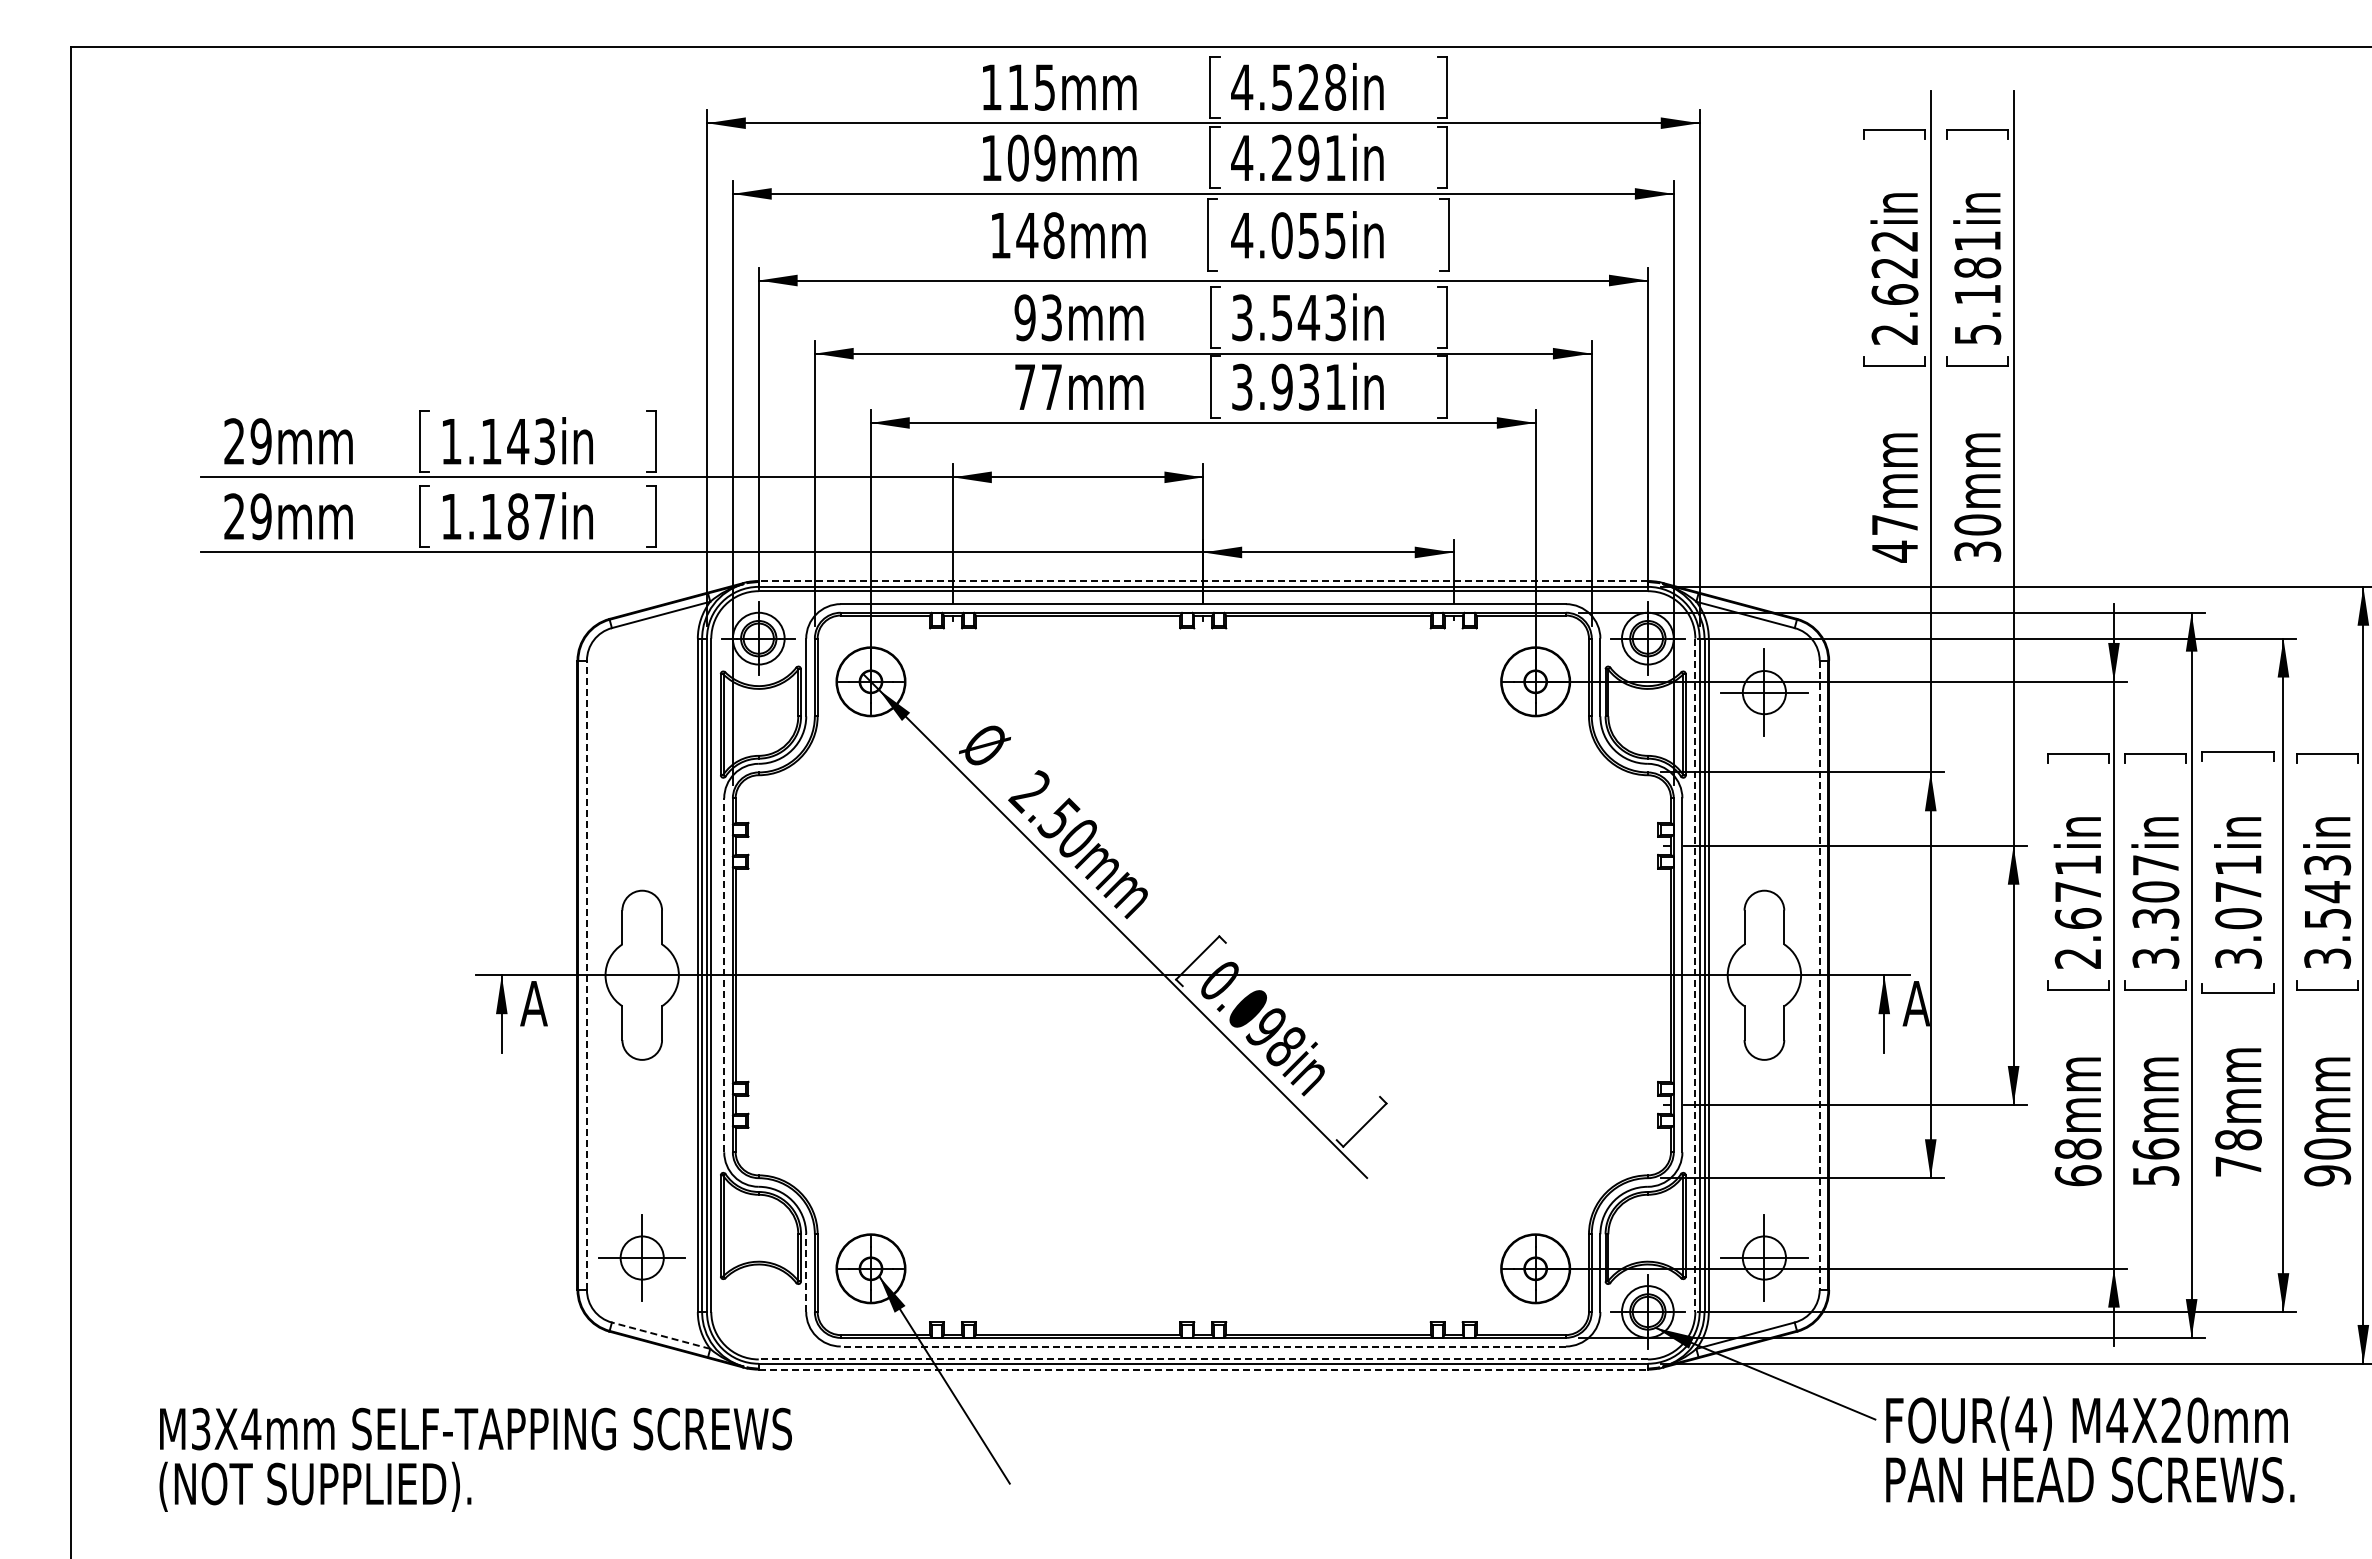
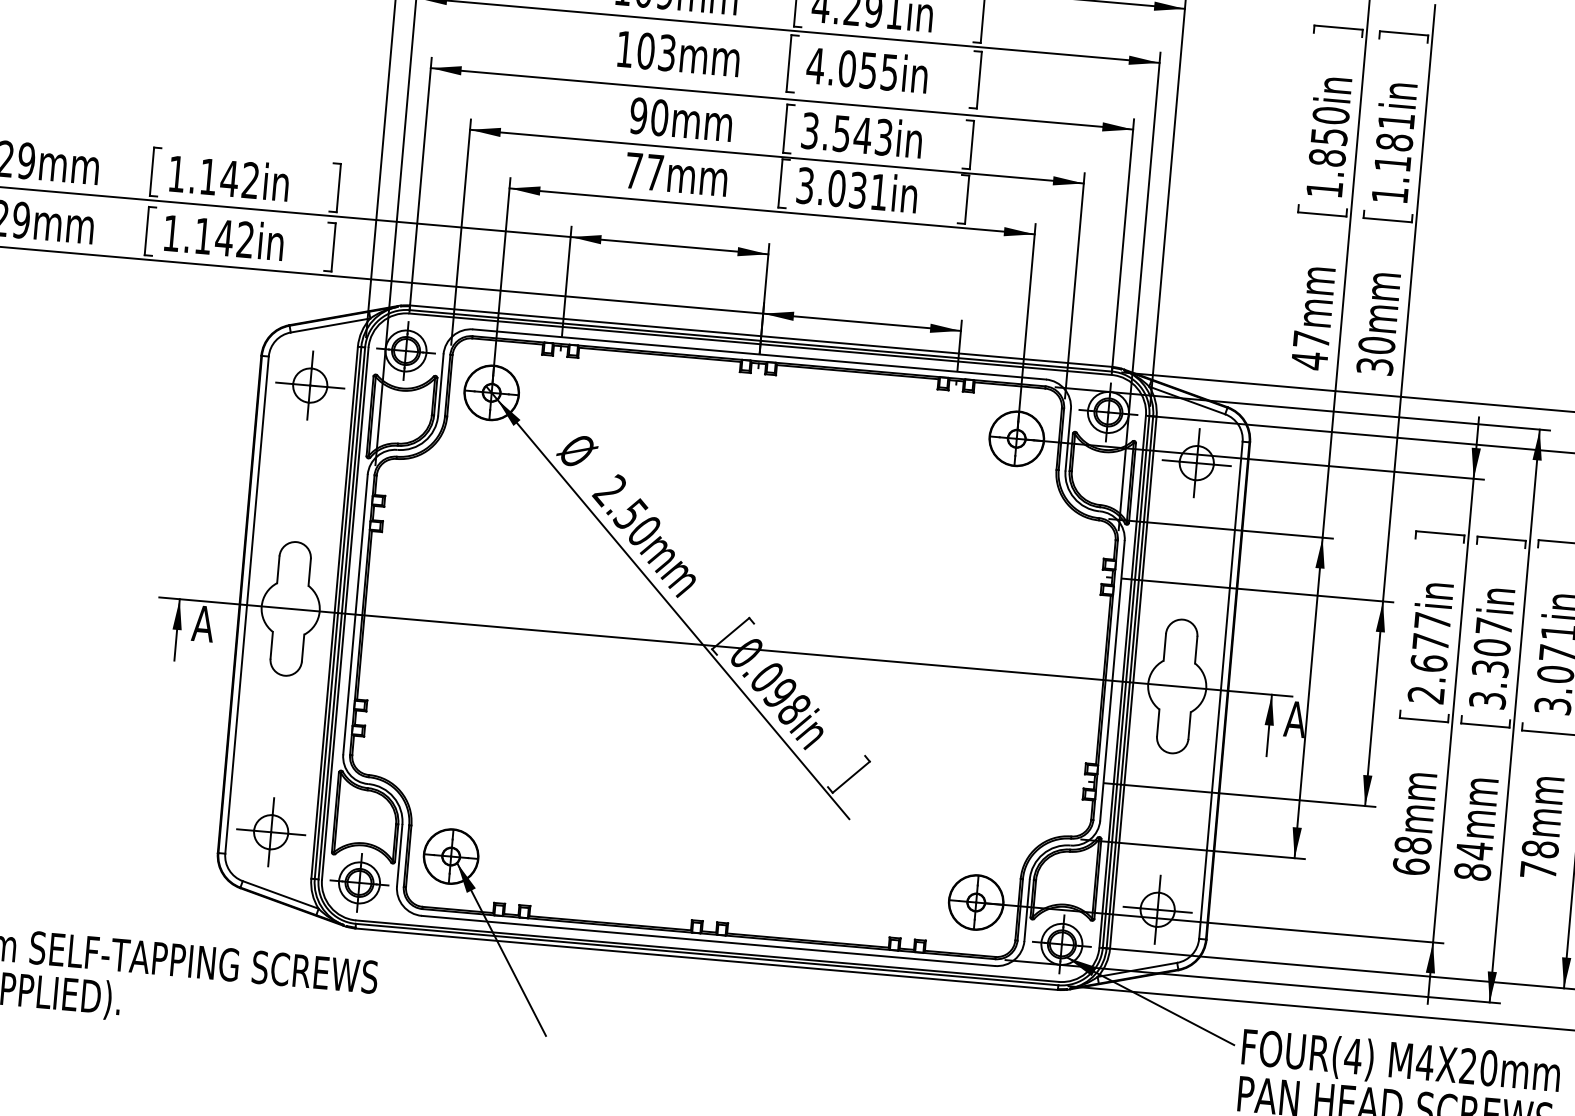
text: (1040, 235) -> (656, 52), 148mm -> 103mm
text: (1894, 287) -> (1327, 152), 2.622in -> 1.850in
text: (1051, 317) -> (659, 117), 93mm -> 90mm
text: (1978, 334) -> (1390, 195), 5.181in -> 1.181in
text: (1281, 387) -> (836, 188), 3.931in -> 3.031in
text: (544, 441) -> (250, 180), 1.143in -> 1.142in
text: (530, 516) -> (234, 238), 1.187in -> 1.142in
line: (1203, 580) -> (761, 335), dashed -> solid
part: (641, 692) -> (309, 385), added
text: (2077, 865) -> (1432, 621), 2.671in -> 2.677in
line: (586, 975) -> (246, 605), dashed -> solid
line: (724, 975) -> (355, 614), dashed -> solid
line: (1695, 975) -> (1122, 681), dashed -> solid
line: (1819, 975) -> (1220, 690), dashed -> solid
text: (2155, 1162) -> (1473, 861), 56mm -> 84mm
line: (806, 1273) -> (399, 855), dashed -> solid
part: (758, 1311) -> (359, 882), added
line: (661, 1335) -> (281, 894), dashed -> solid
line: (1203, 1346) -> (708, 940), dashed -> solid
line: (1203, 1359) -> (707, 951), dashed -> solid
line: (1203, 1369) -> (706, 959), dashed -> solid

